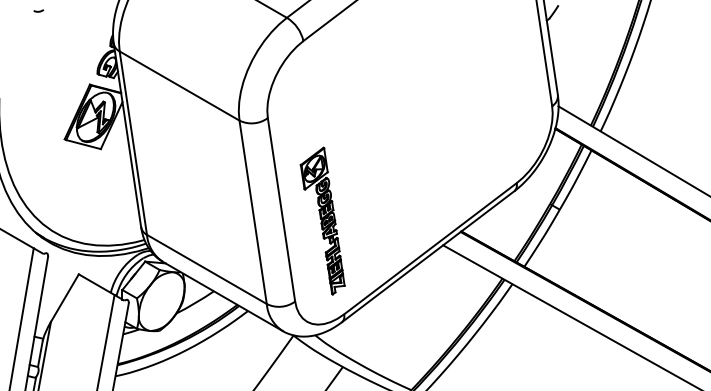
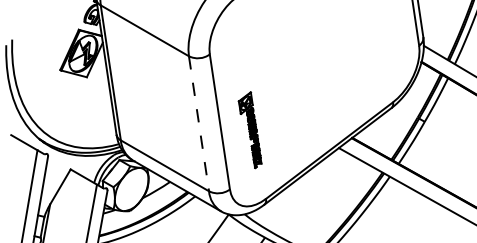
line: (253, 212) -> (199, 123), solid -> dashed
part: (322, 220) -> (250, 129), size x0.7

